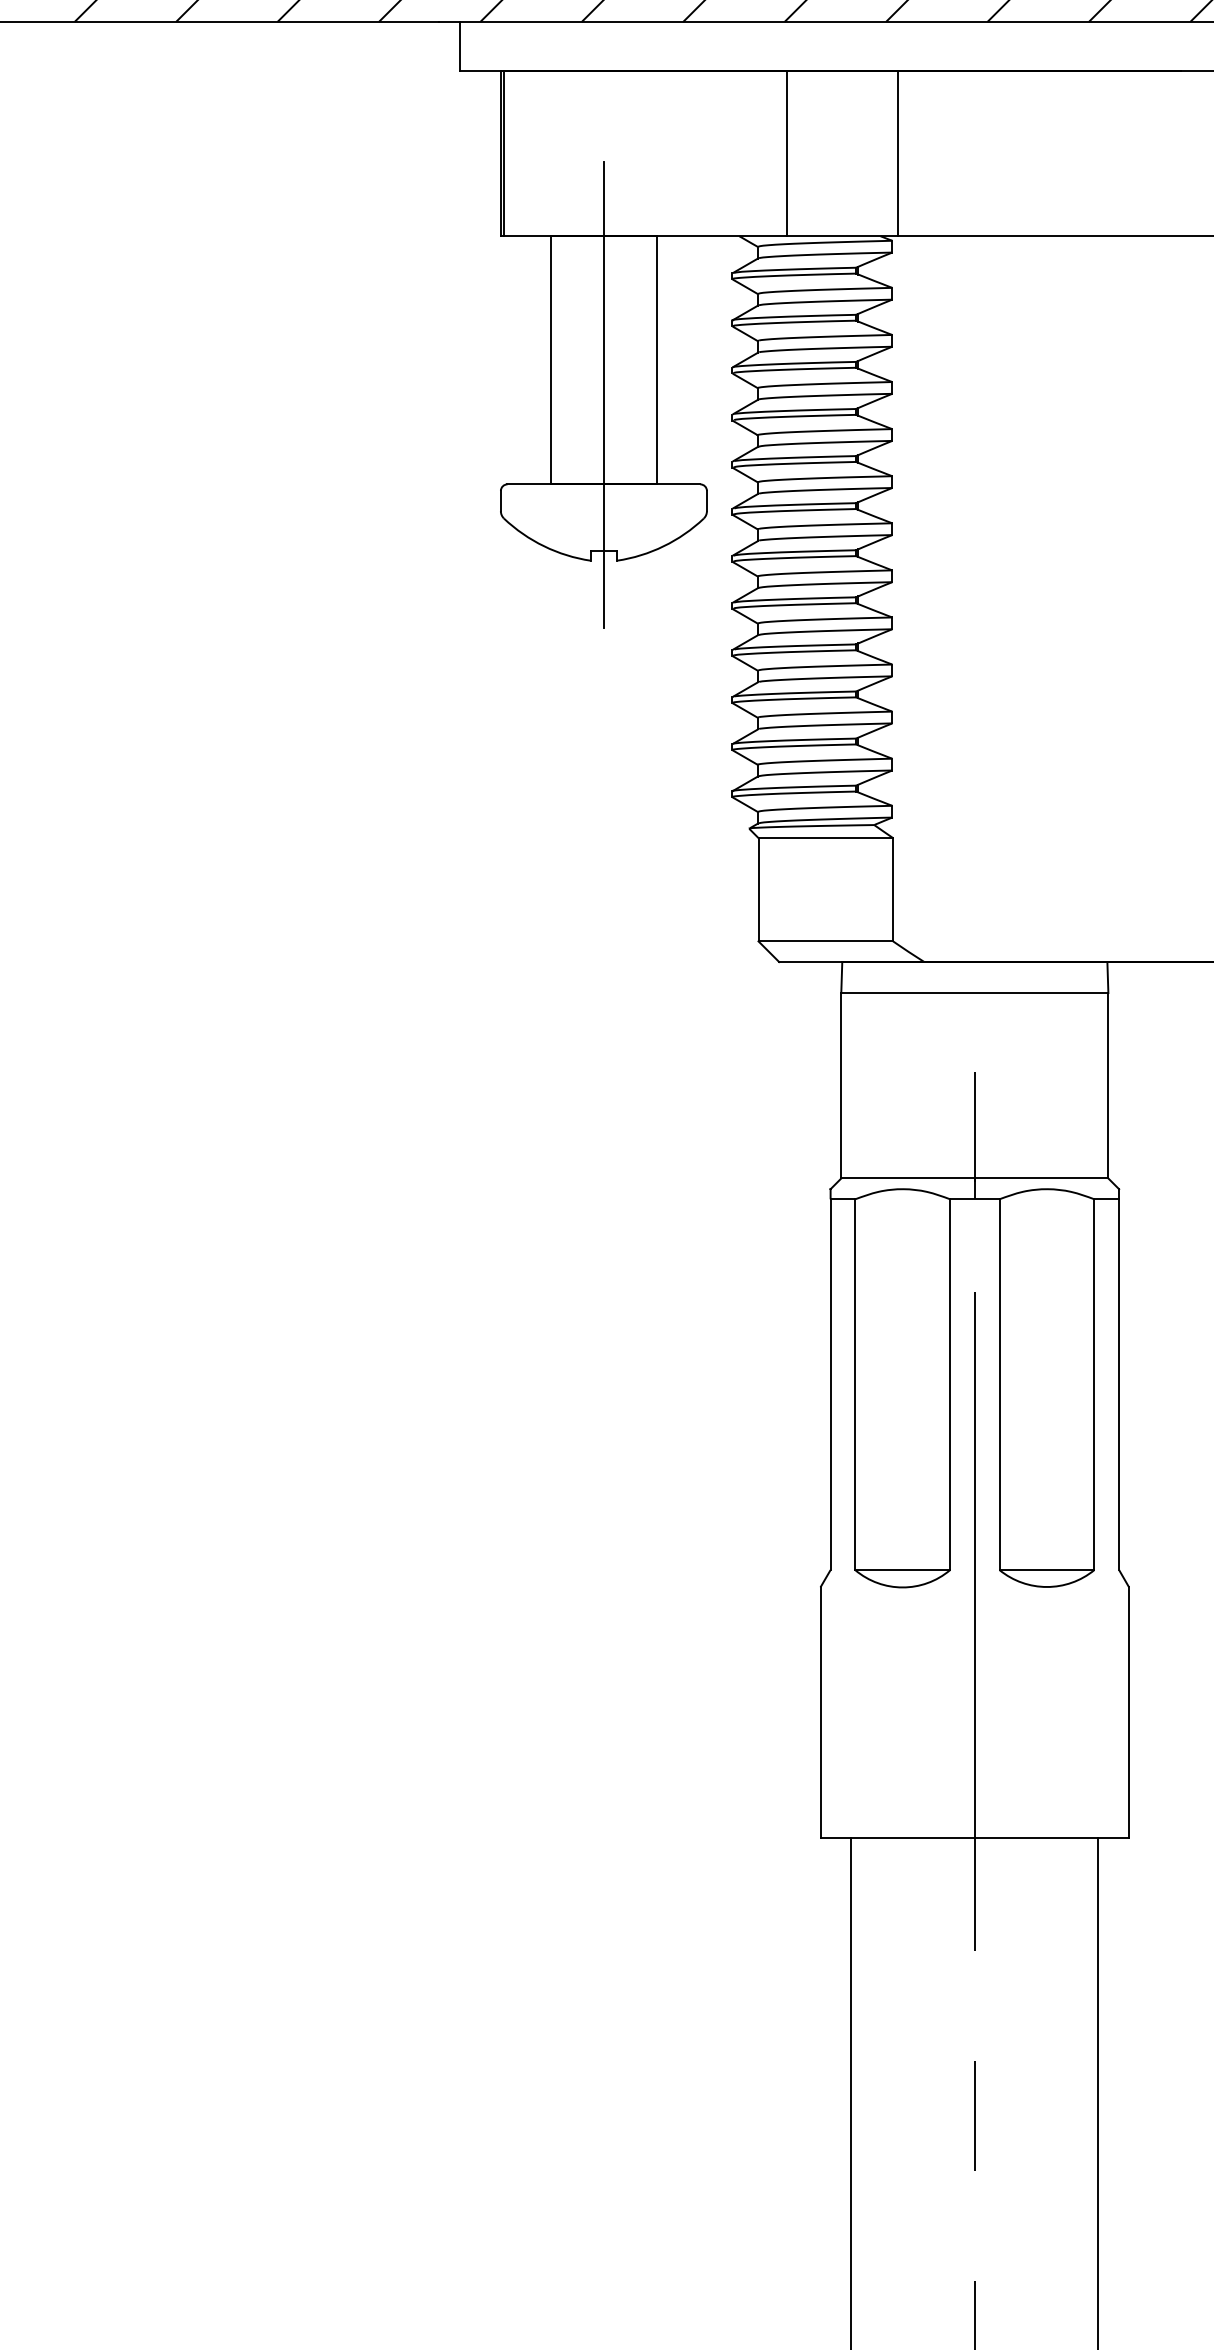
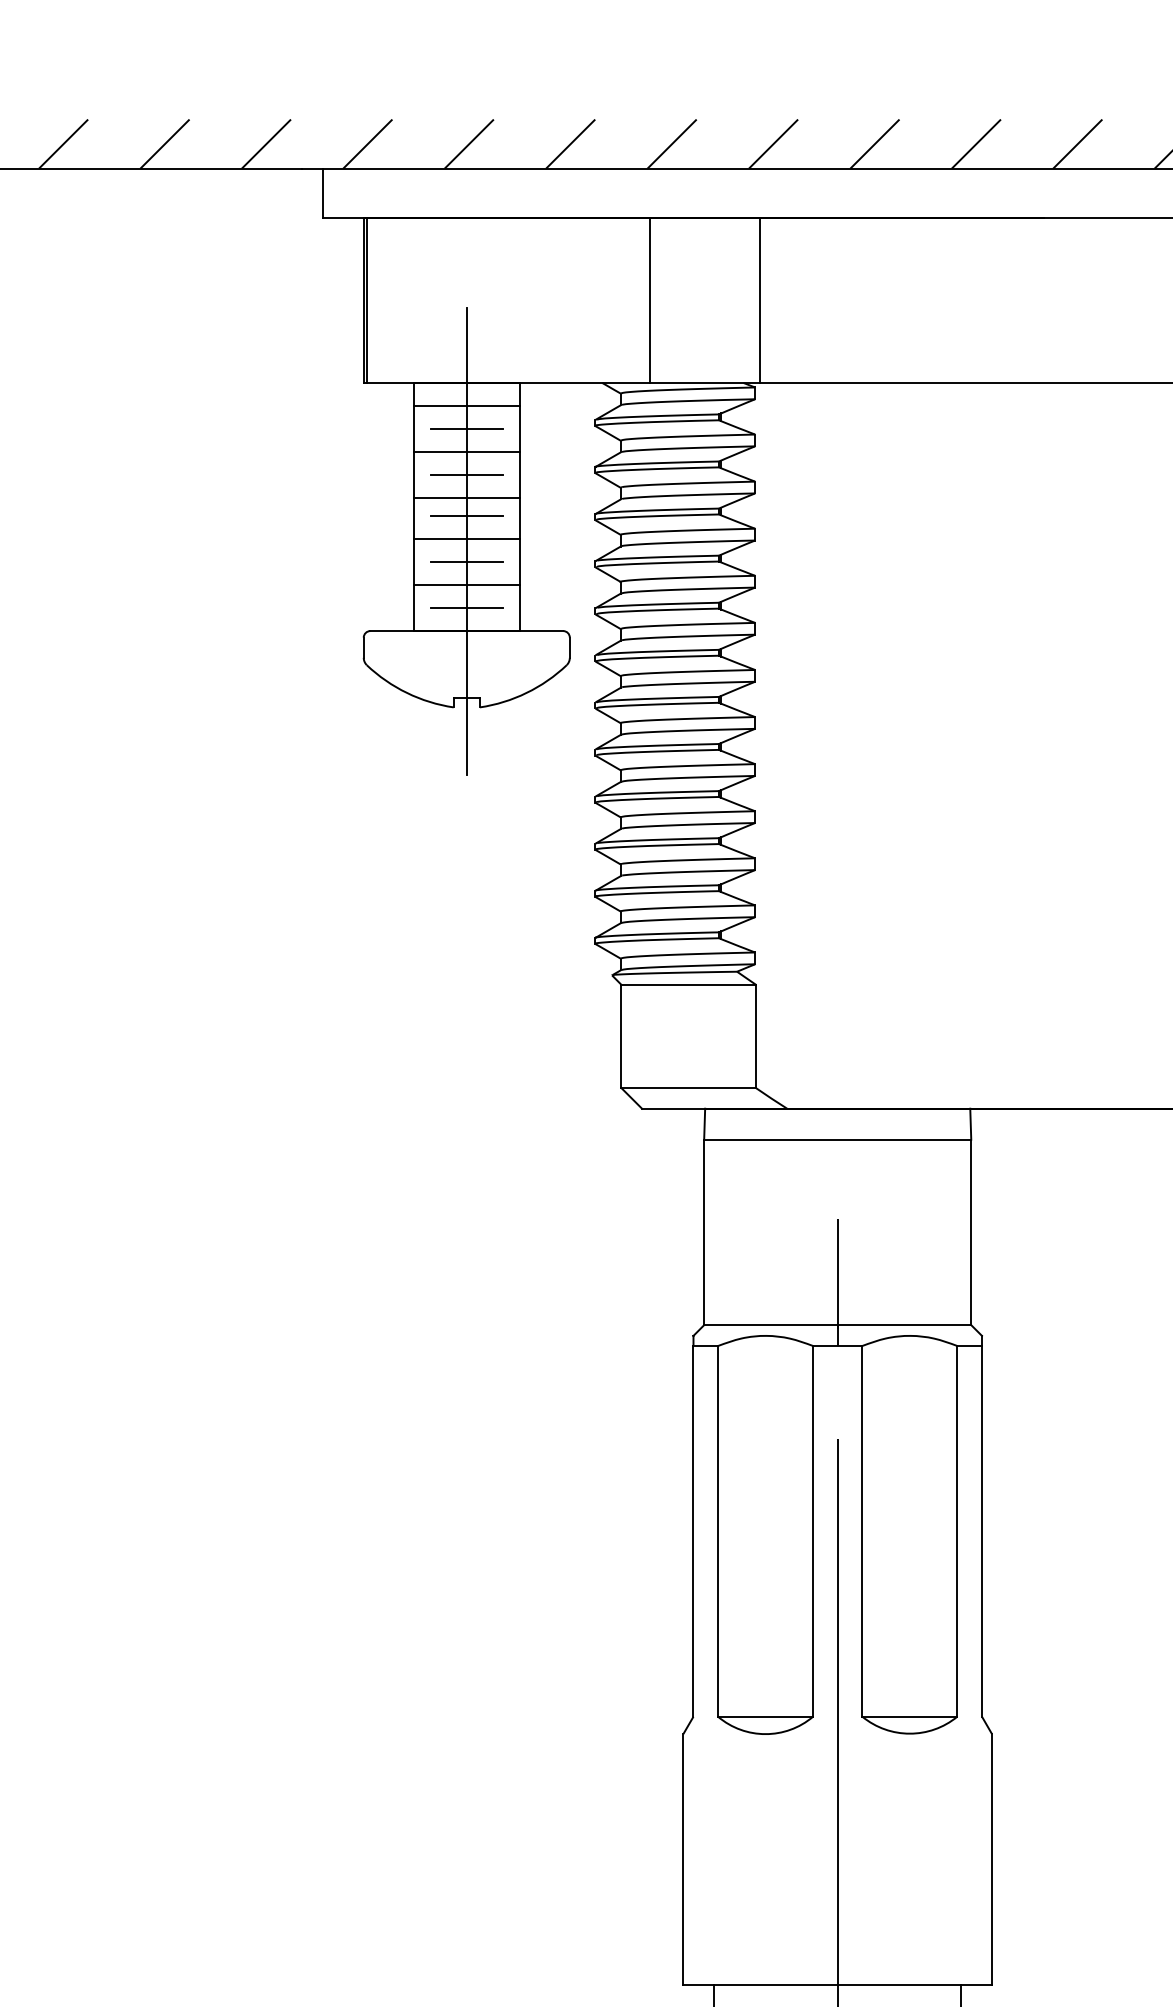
line: (603, 259) -> (466, 406), added
line: (603, 282) -> (466, 429), added
line: (603, 305) -> (466, 452), added
line: (603, 328) -> (466, 475), added
line: (603, 351) -> (466, 498), added
line: (603, 368) -> (466, 515), added
line: (603, 392) -> (466, 539), added
line: (603, 415) -> (466, 562), added
line: (603, 438) -> (466, 585), added
line: (603, 461) -> (466, 608), added

